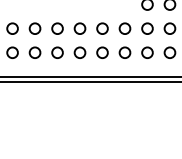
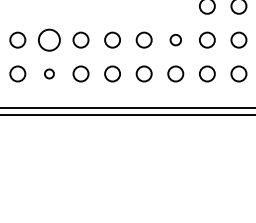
circle: (35, 28) -> (49, 39), size x1.4
circle: (124, 28) -> (175, 39), size x0.7
circle: (35, 52) -> (49, 73), size x0.6

